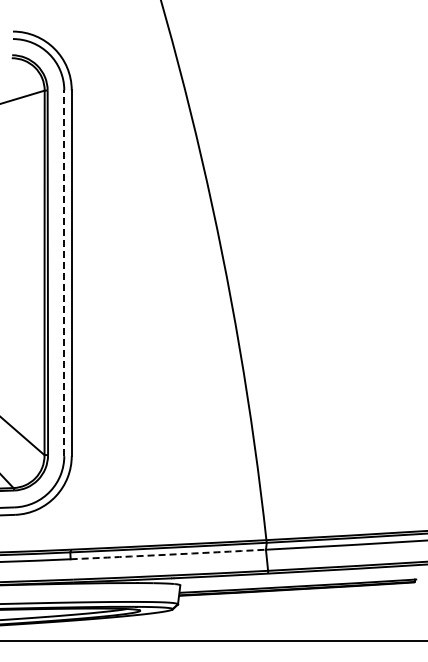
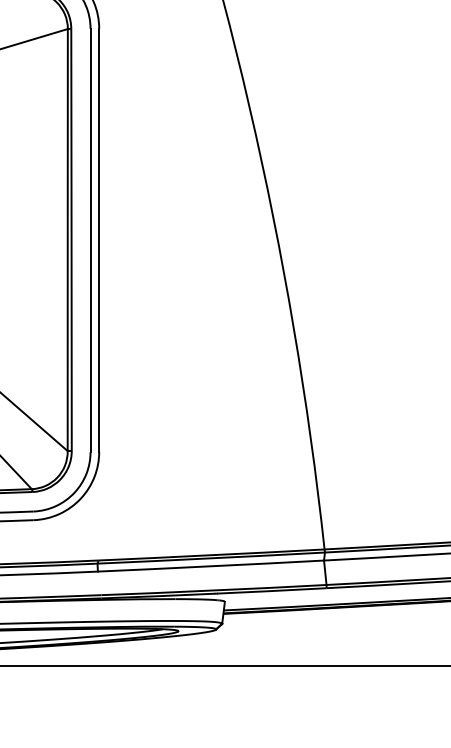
line: (64, 273) -> (90, 240), dashed -> solid
arc: (168, 554) -> (211, 566), dashed -> solid

